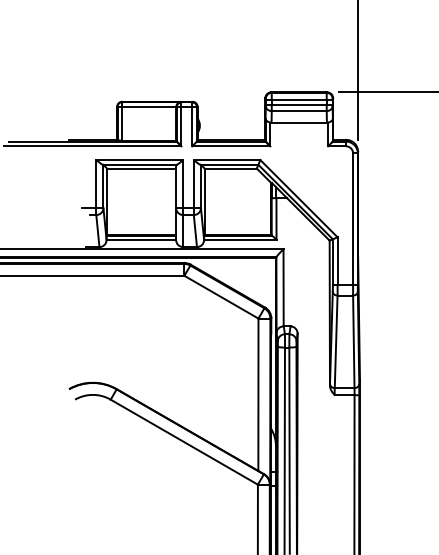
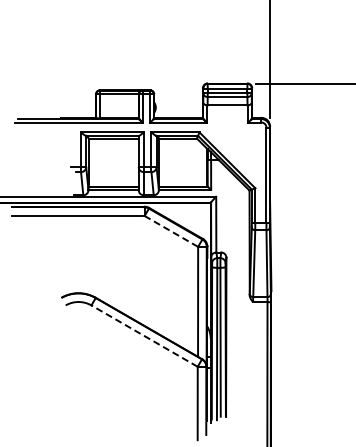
line: (221, 297) -> (171, 231), solid -> dashed
line: (184, 441) -> (144, 335), solid -> dashed

